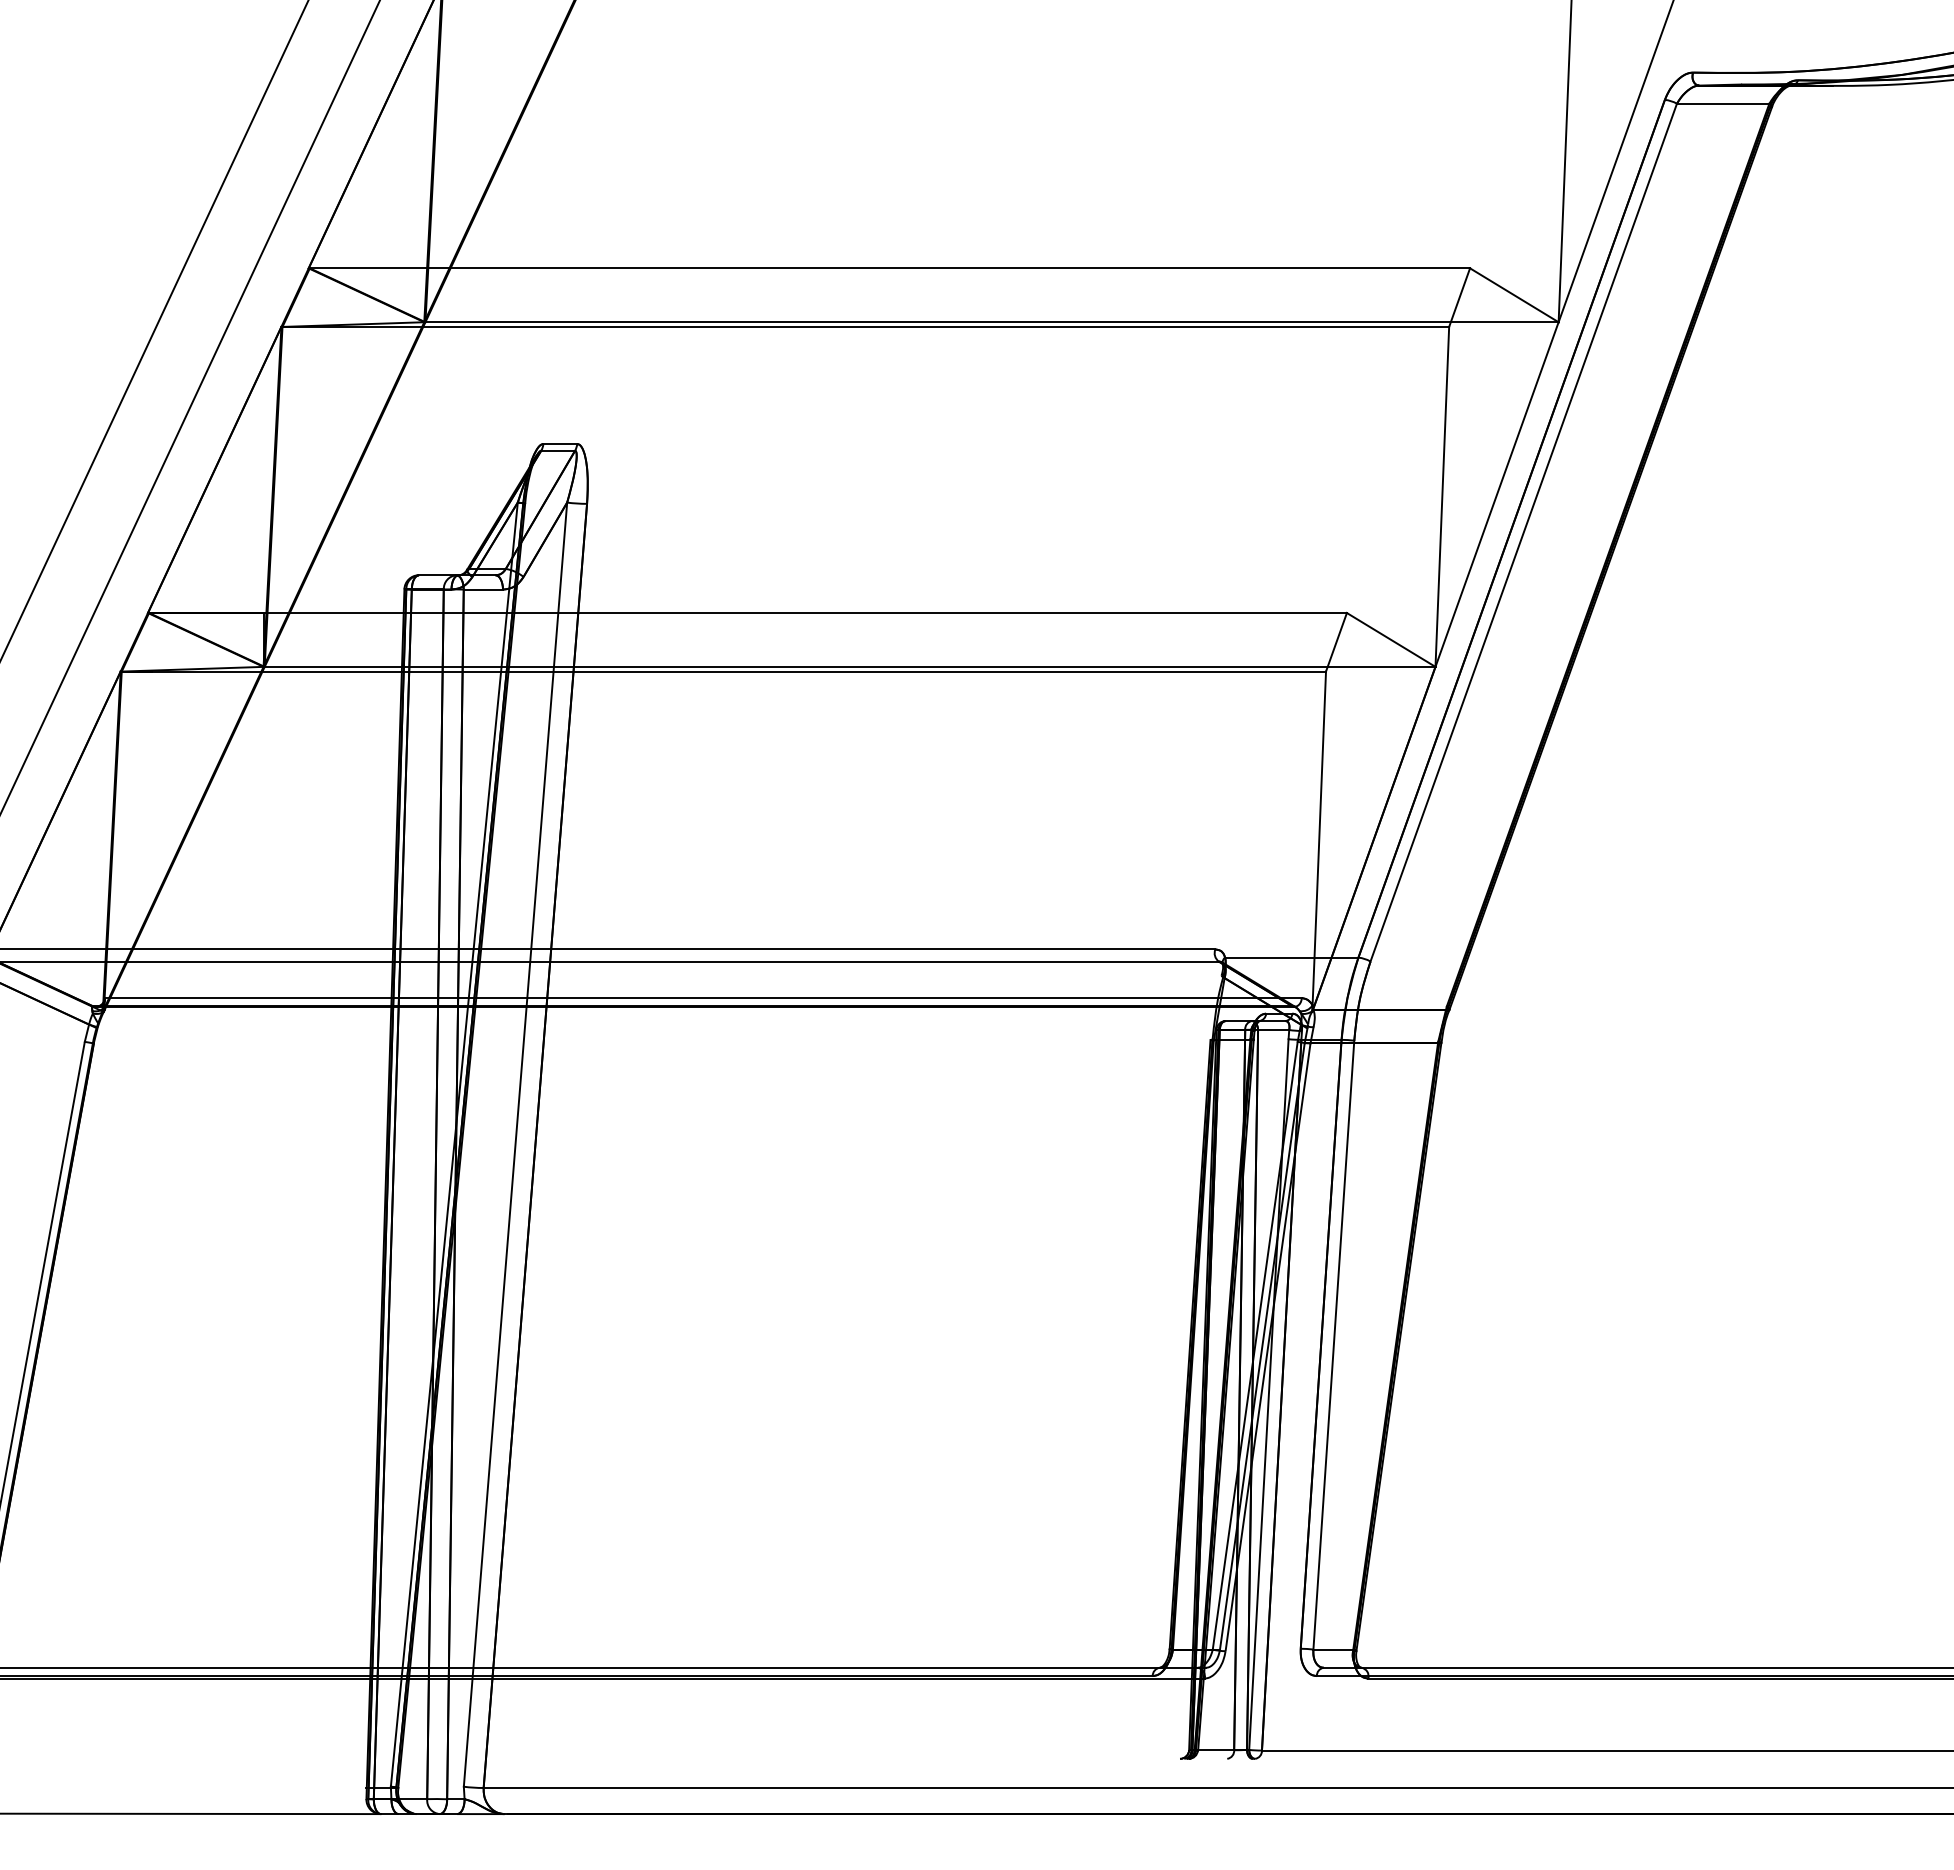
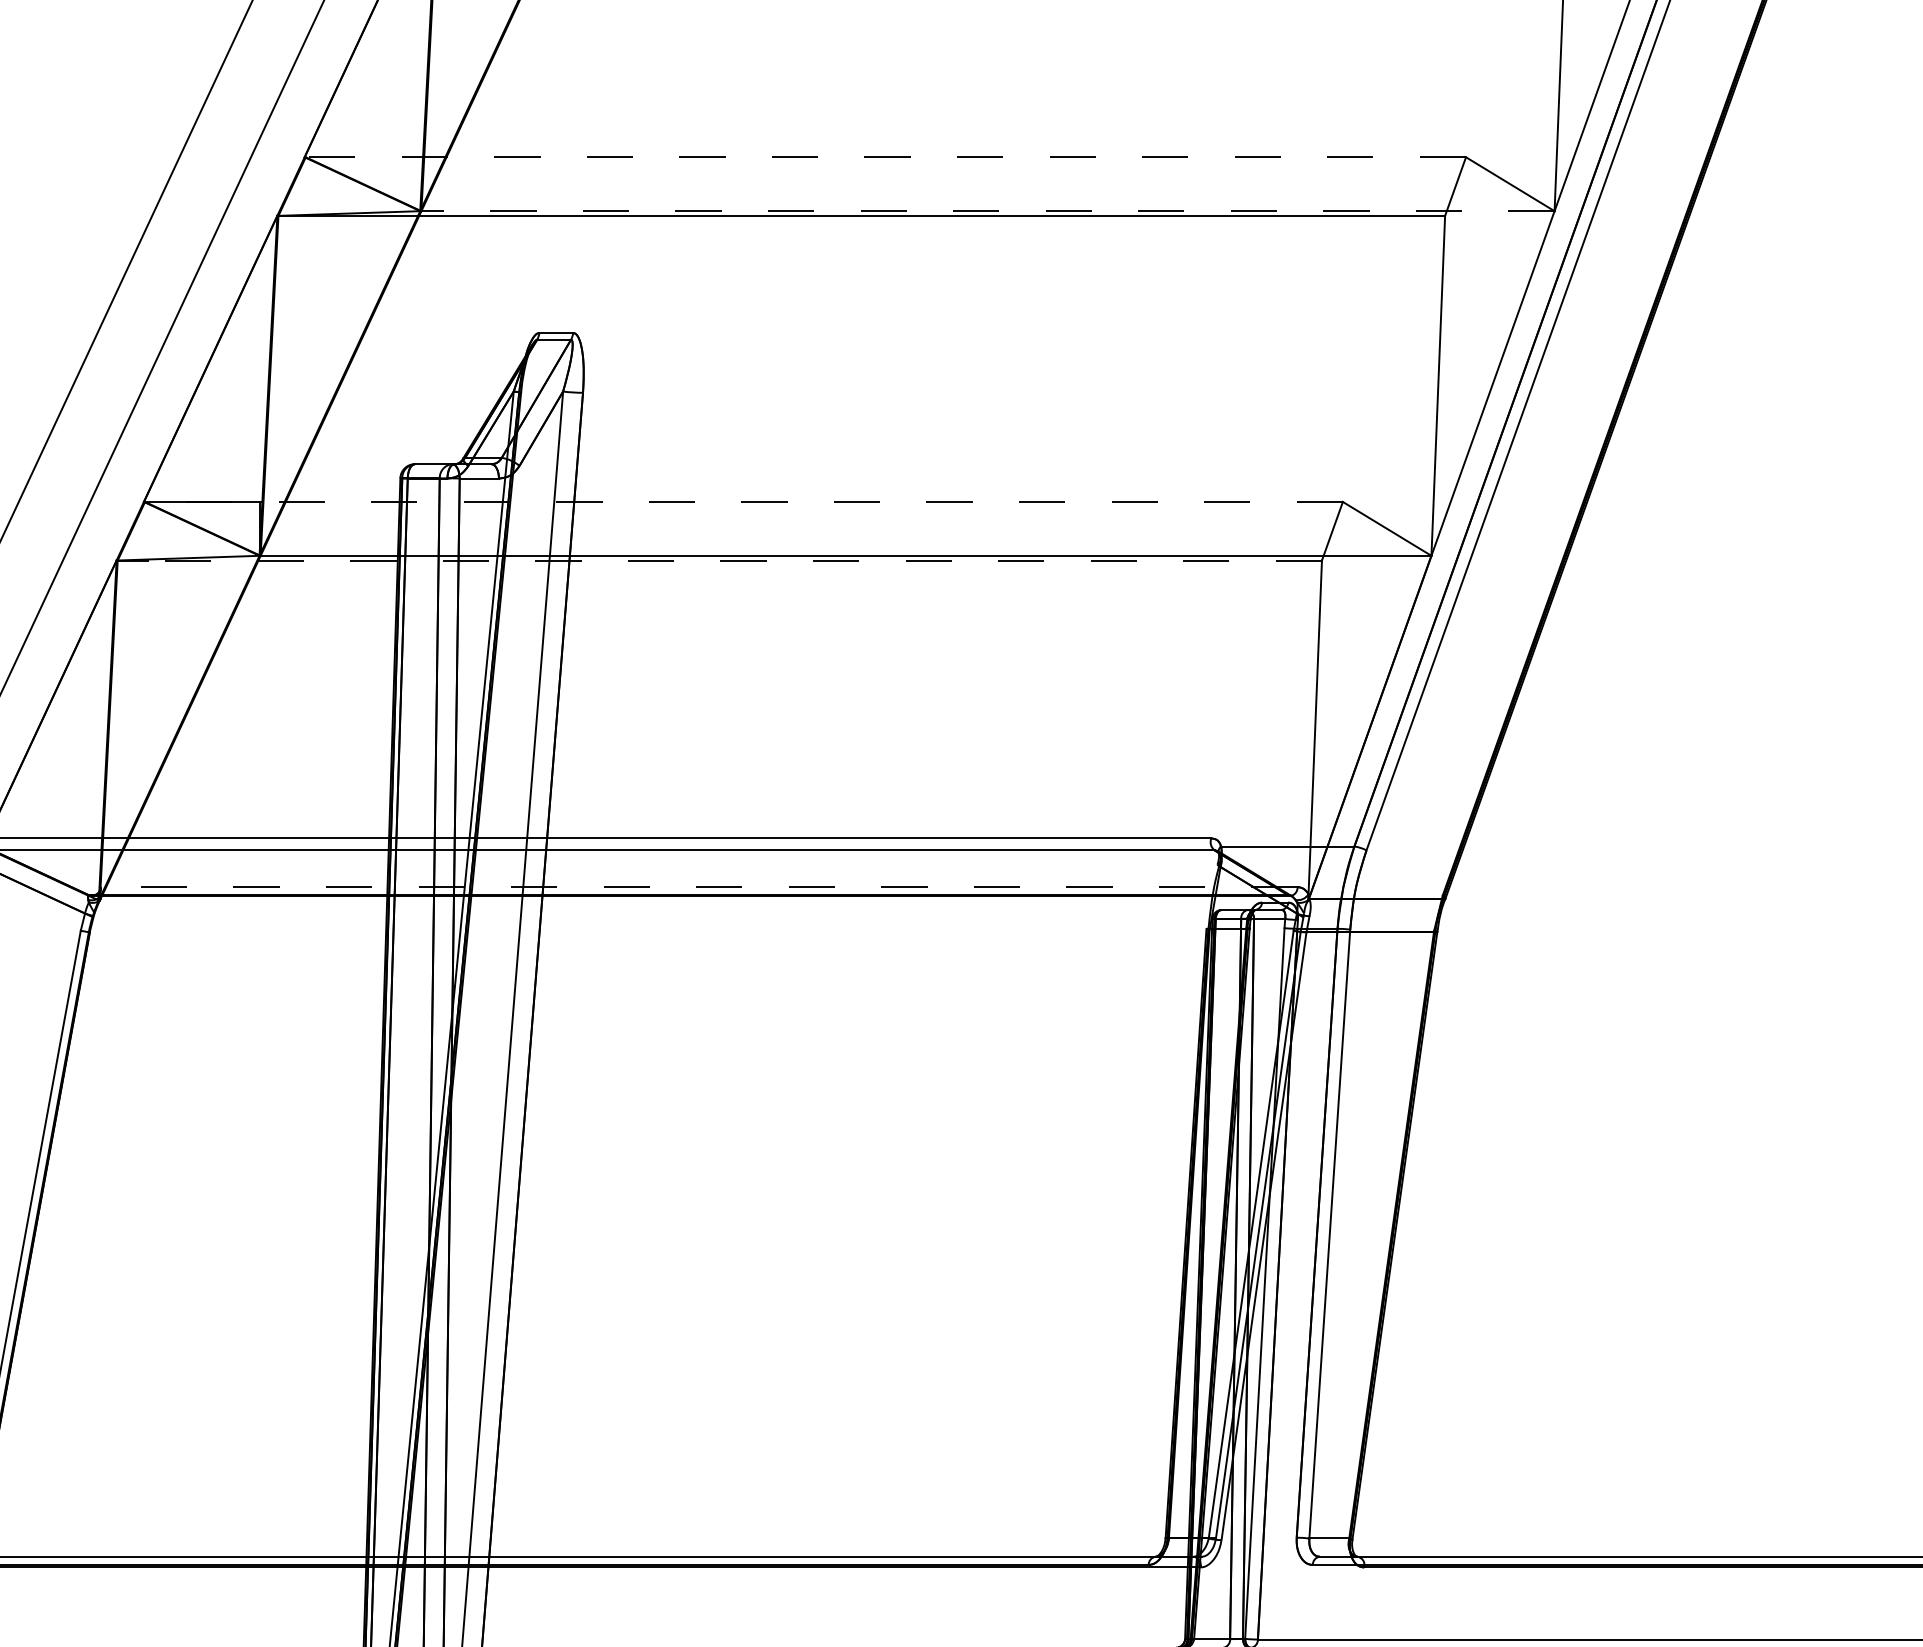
line: (889, 268) -> (885, 157), solid -> dashed
line: (992, 322) -> (988, 211), solid -> dashed
line: (748, 613) -> (744, 502), solid -> dashed
line: (723, 671) -> (719, 560), solid -> dashed
line: (702, 998) -> (698, 887), solid -> dashed

